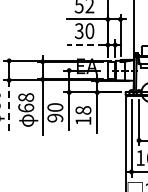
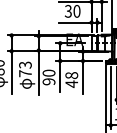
line: (86, 45) -> (74, 23), dashed -> solid
text: (26, 102) -> (25, 69), 68 -> 73
line: (9, 107) -> (11, 73), dashed -> solid
text: (83, 120) -> (71, 83), 18 -> 48

